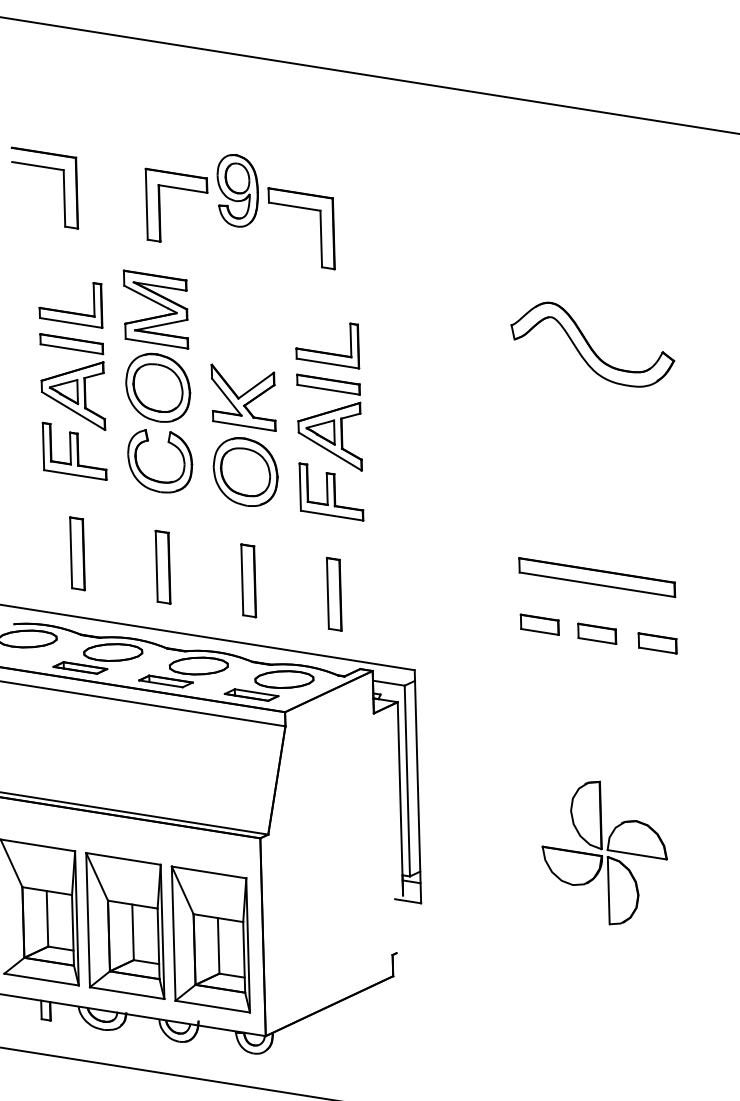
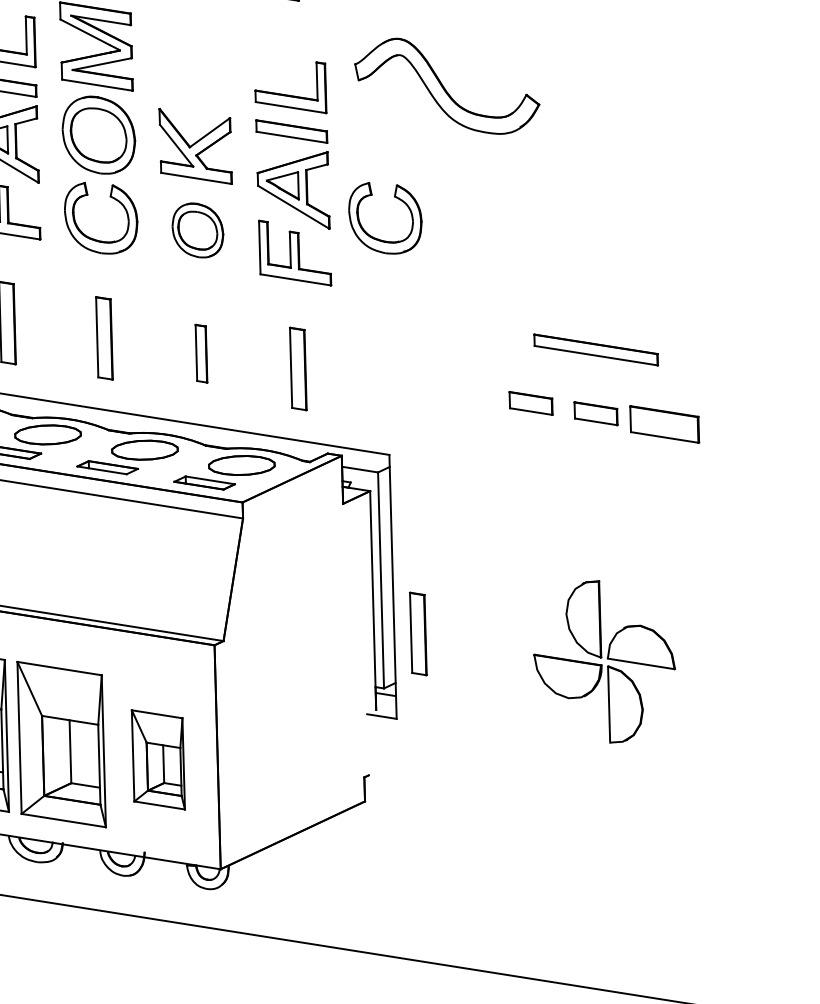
part: (592, 344) -> (446, 86), moved
part: (245, 471) -> (197, 229), size x0.7
part: (406, 479) -> (380, 238), added
part: (597, 577) -> (596, 349), size x0.7
part: (248, 580) -> (201, 353), size x0.7
part: (657, 643) -> (664, 424), size x1.6
part: (440, 827) -> (418, 633), added
part: (210, 939) -> (158, 759), size x0.6

